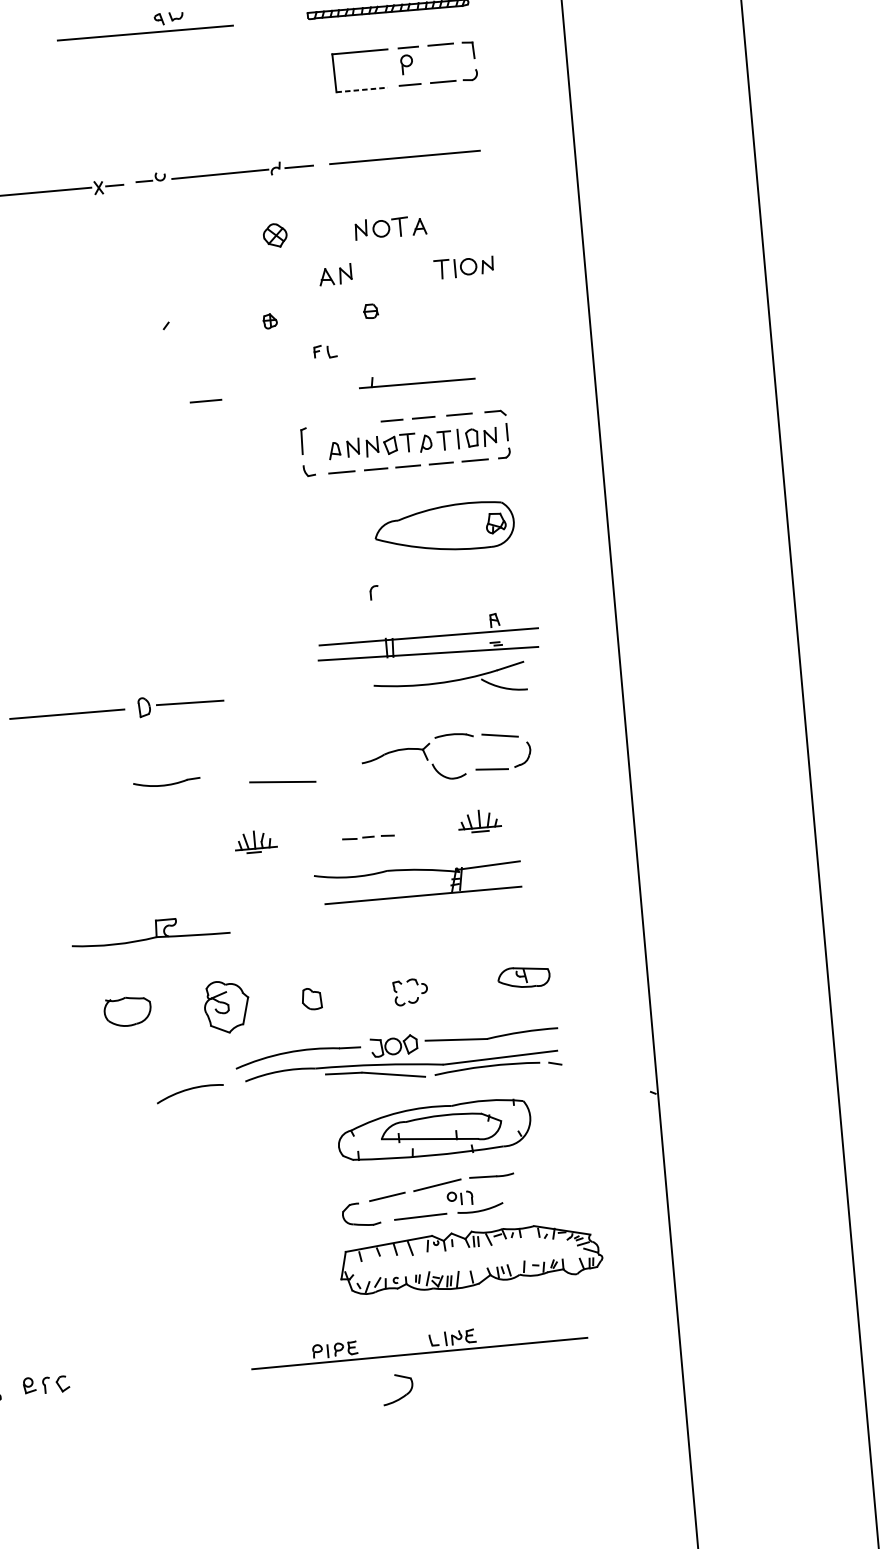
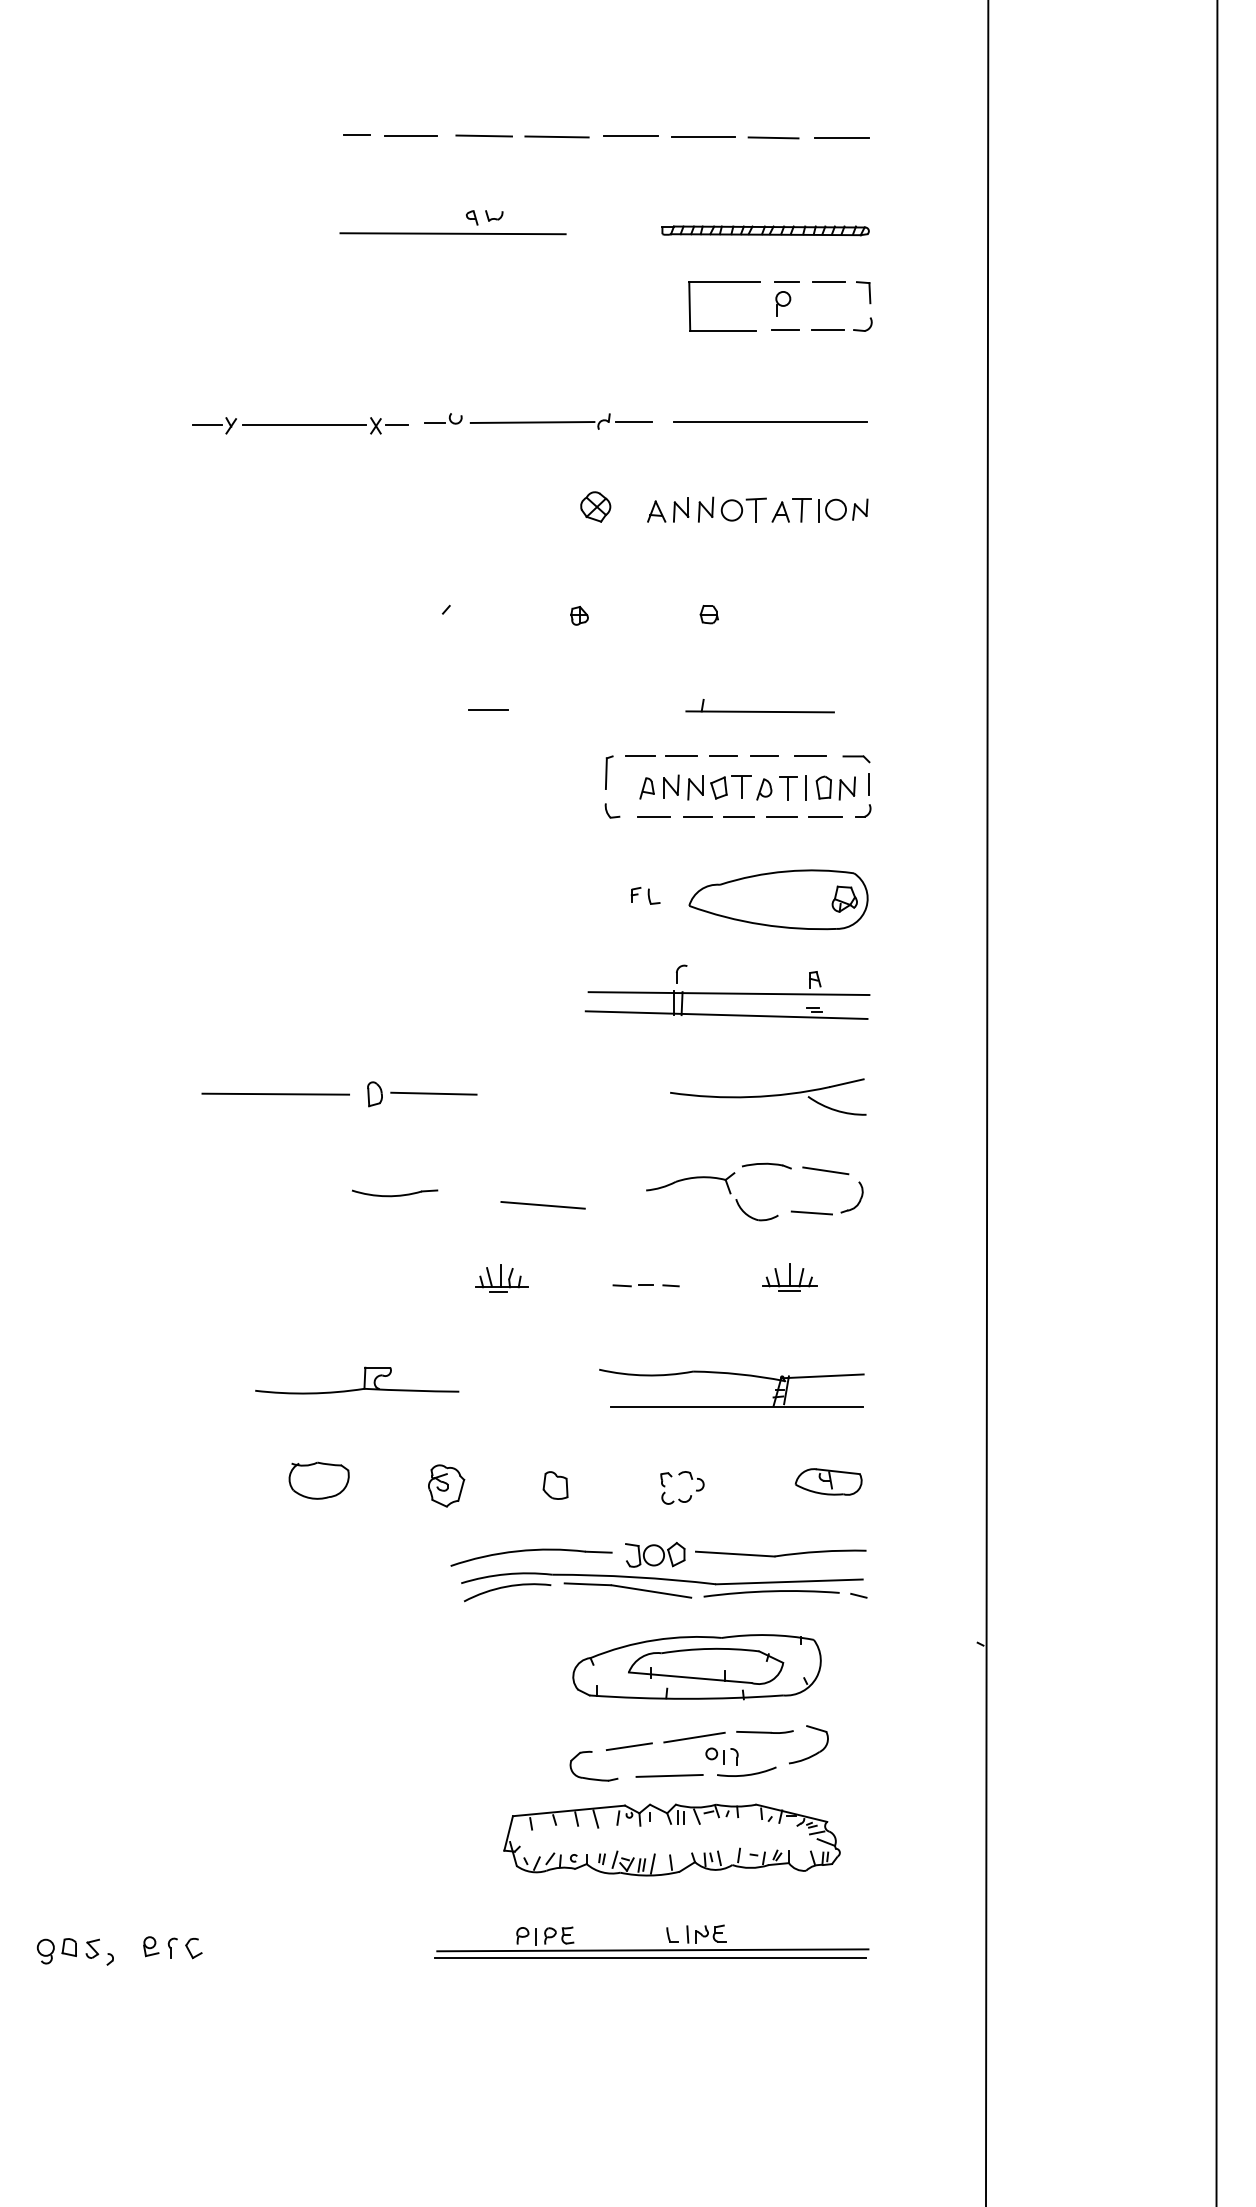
line: (362, 90) -> (723, 331), dashed -> solid
part: (464, 267) -> (830, 510), moved
part: (335, 274) -> (668, 509), moved
part: (325, 351) -> (645, 895), moved
line: (359, 423) -> (681, 756), added
line: (327, 426) -> (640, 756), added
part: (427, 638) -> (727, 995), moved
part: (417, 870) -> (731, 1374), moved
part: (227, 1006) -> (446, 1485), size x0.62
arc: (189, 1089) -> (507, 1587), moved
part: (470, 1259) -> (671, 1839), moved
line: (418, 1359) -> (650, 1957), added
part: (402, 1396) -> (813, 1754), moved

